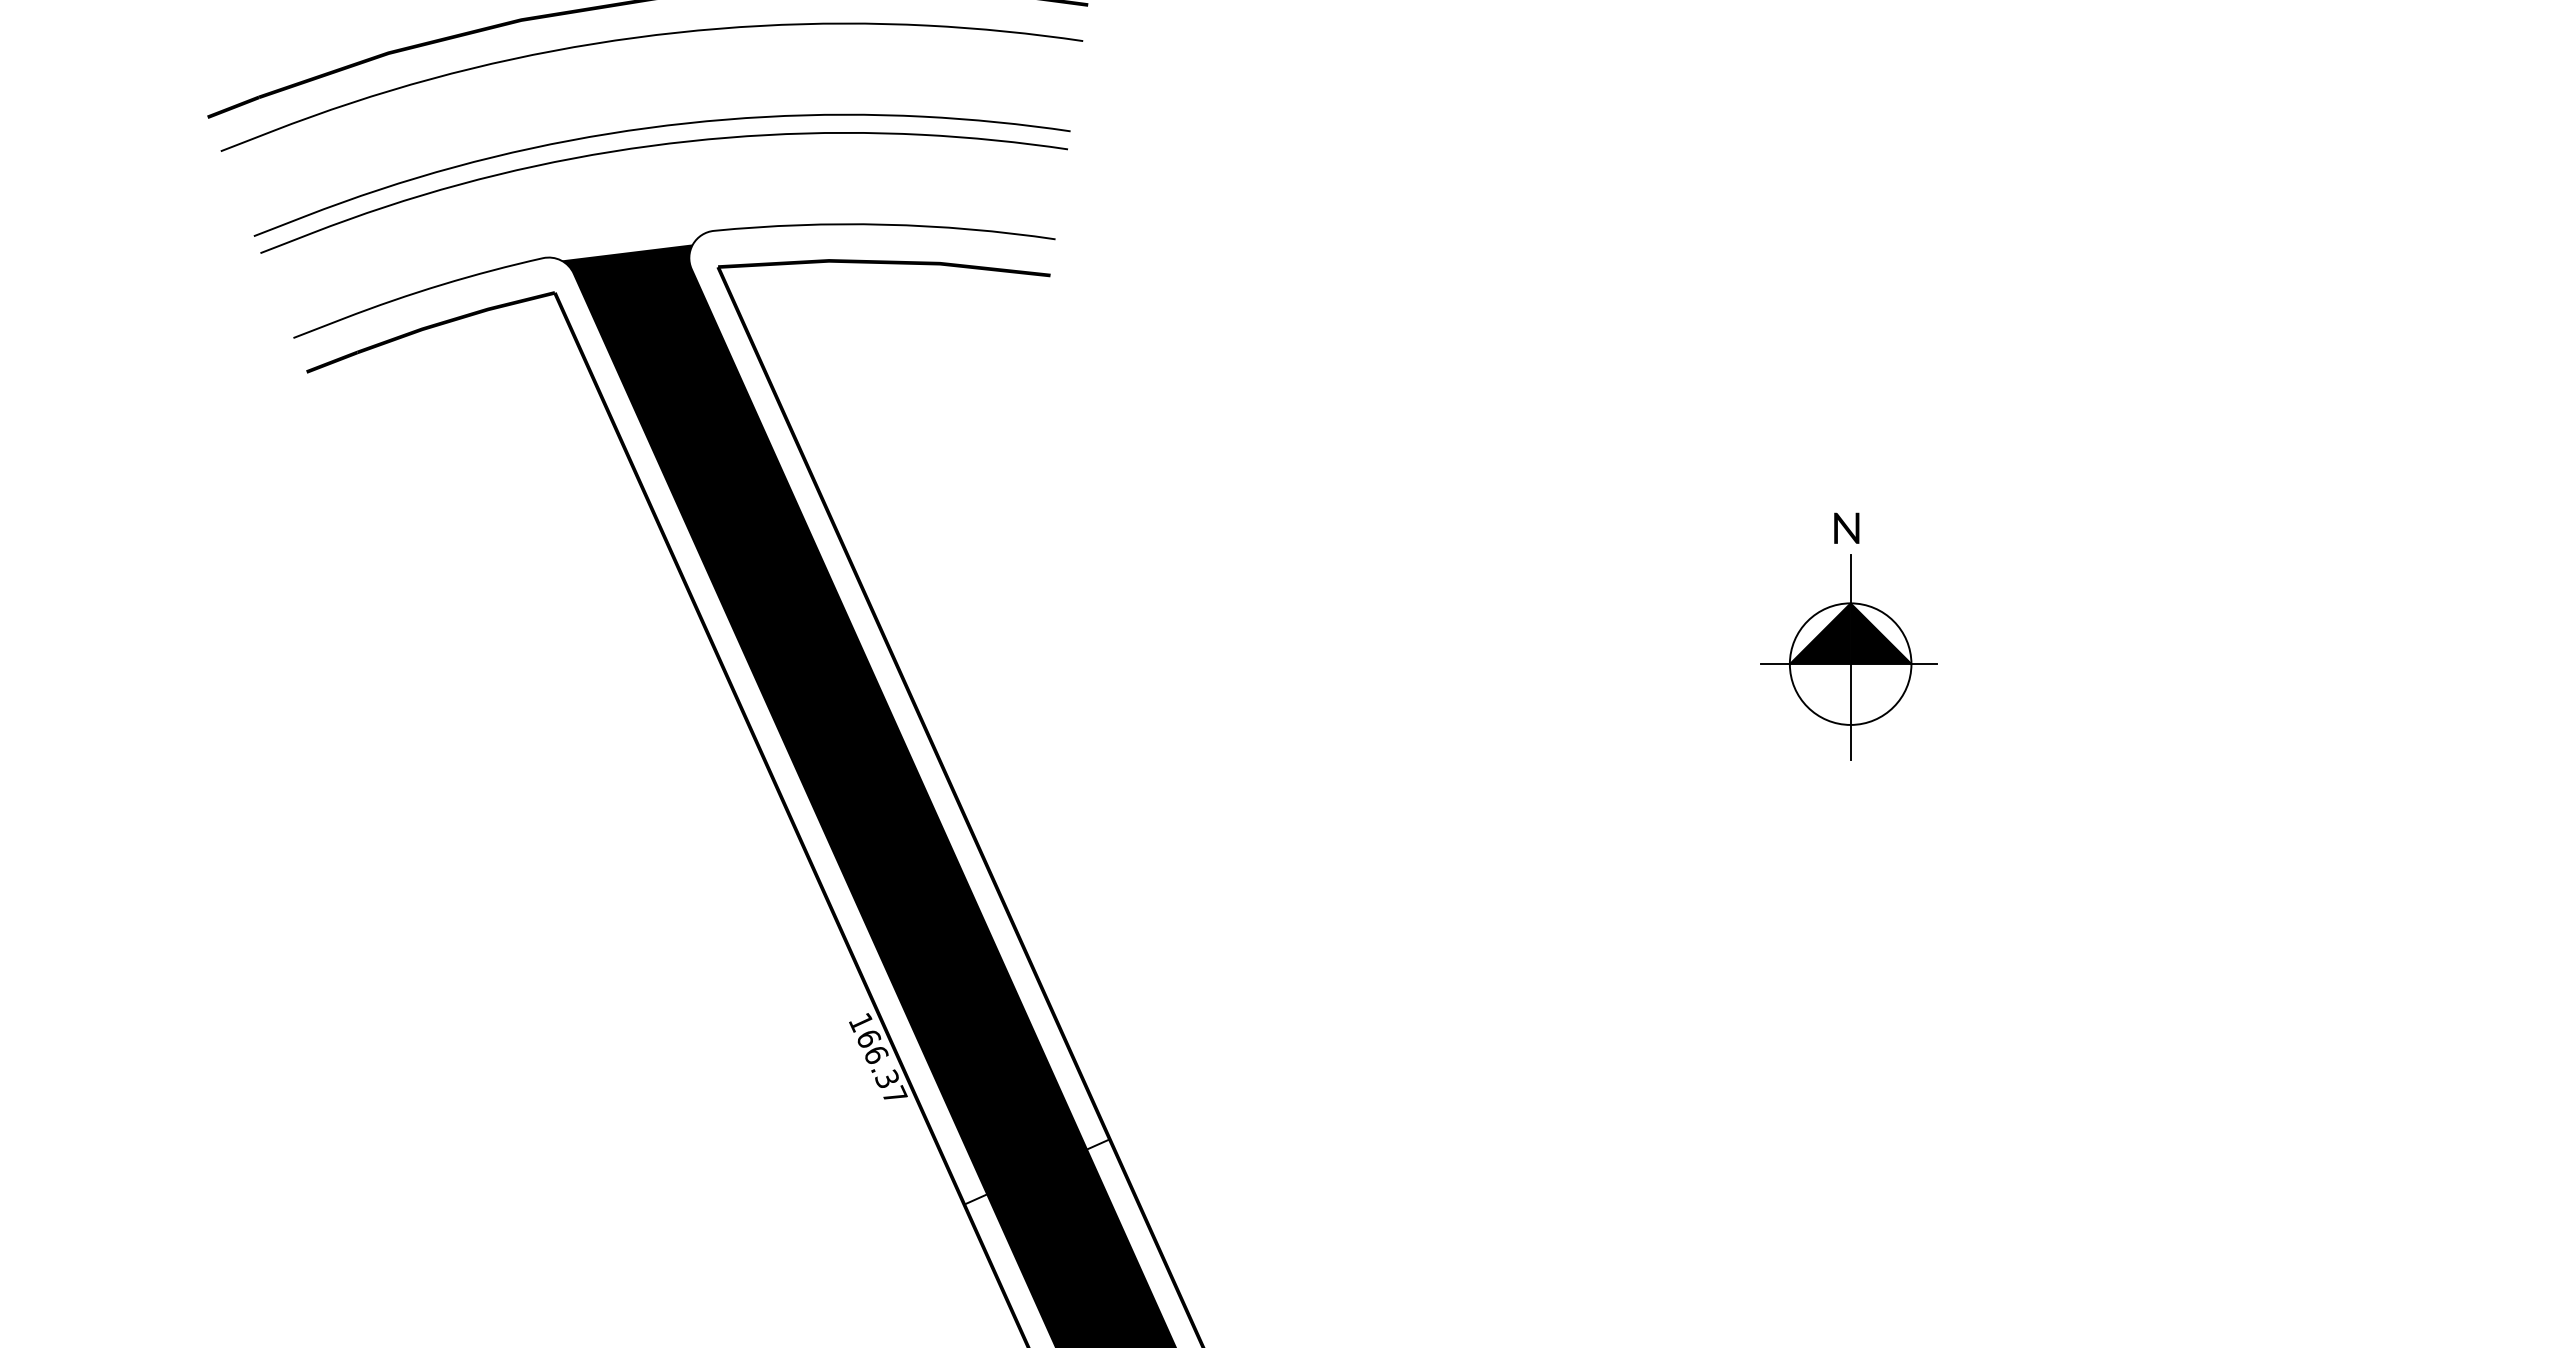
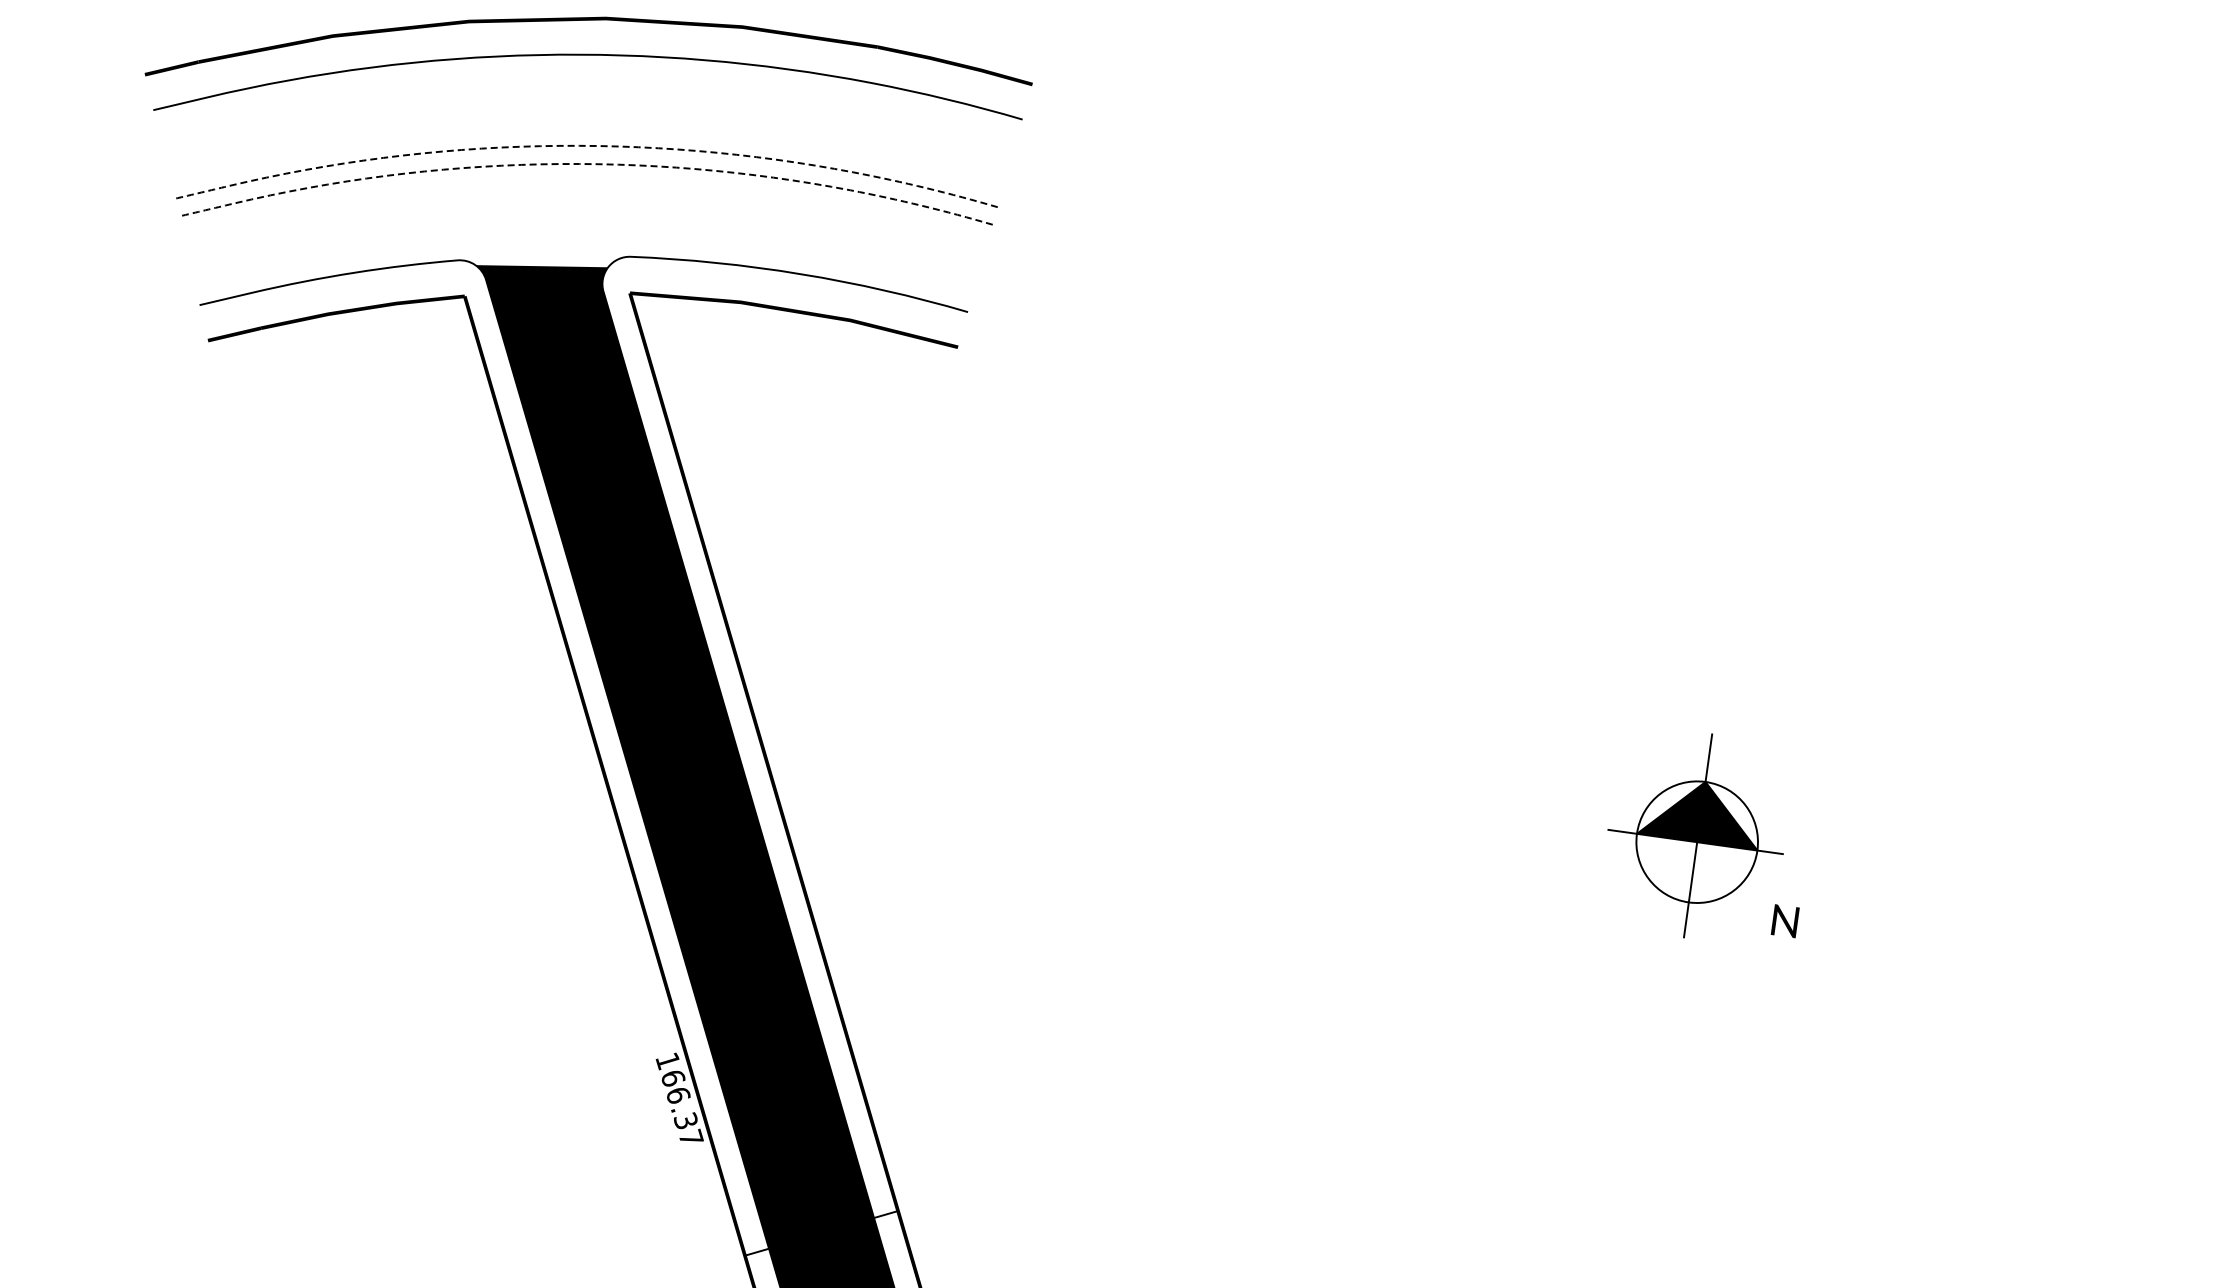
line: (653, 127) -> (585, 146), solid -> dashed
line: (655, 145) -> (584, 164), solid -> dashed
text: (1846, 527) -> (1785, 920), moved

